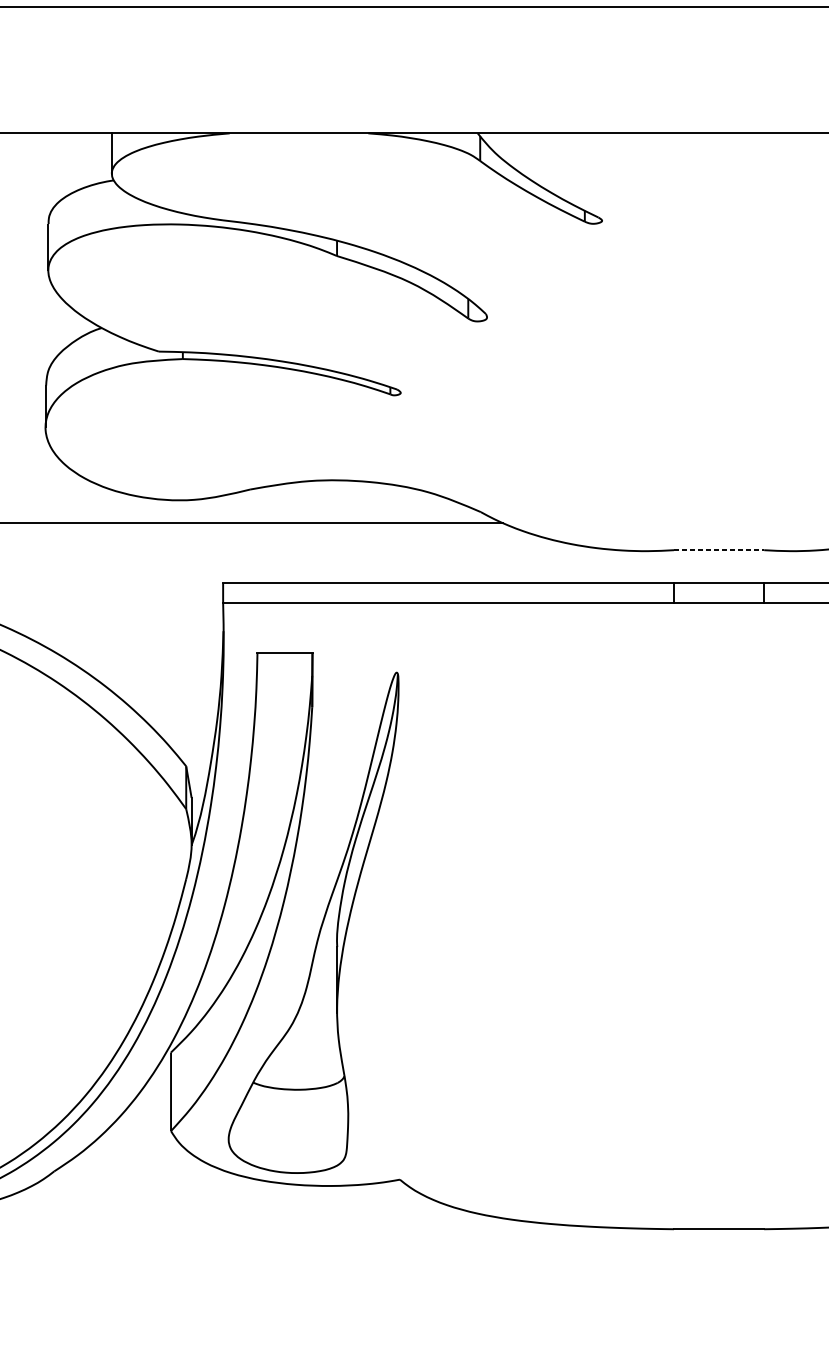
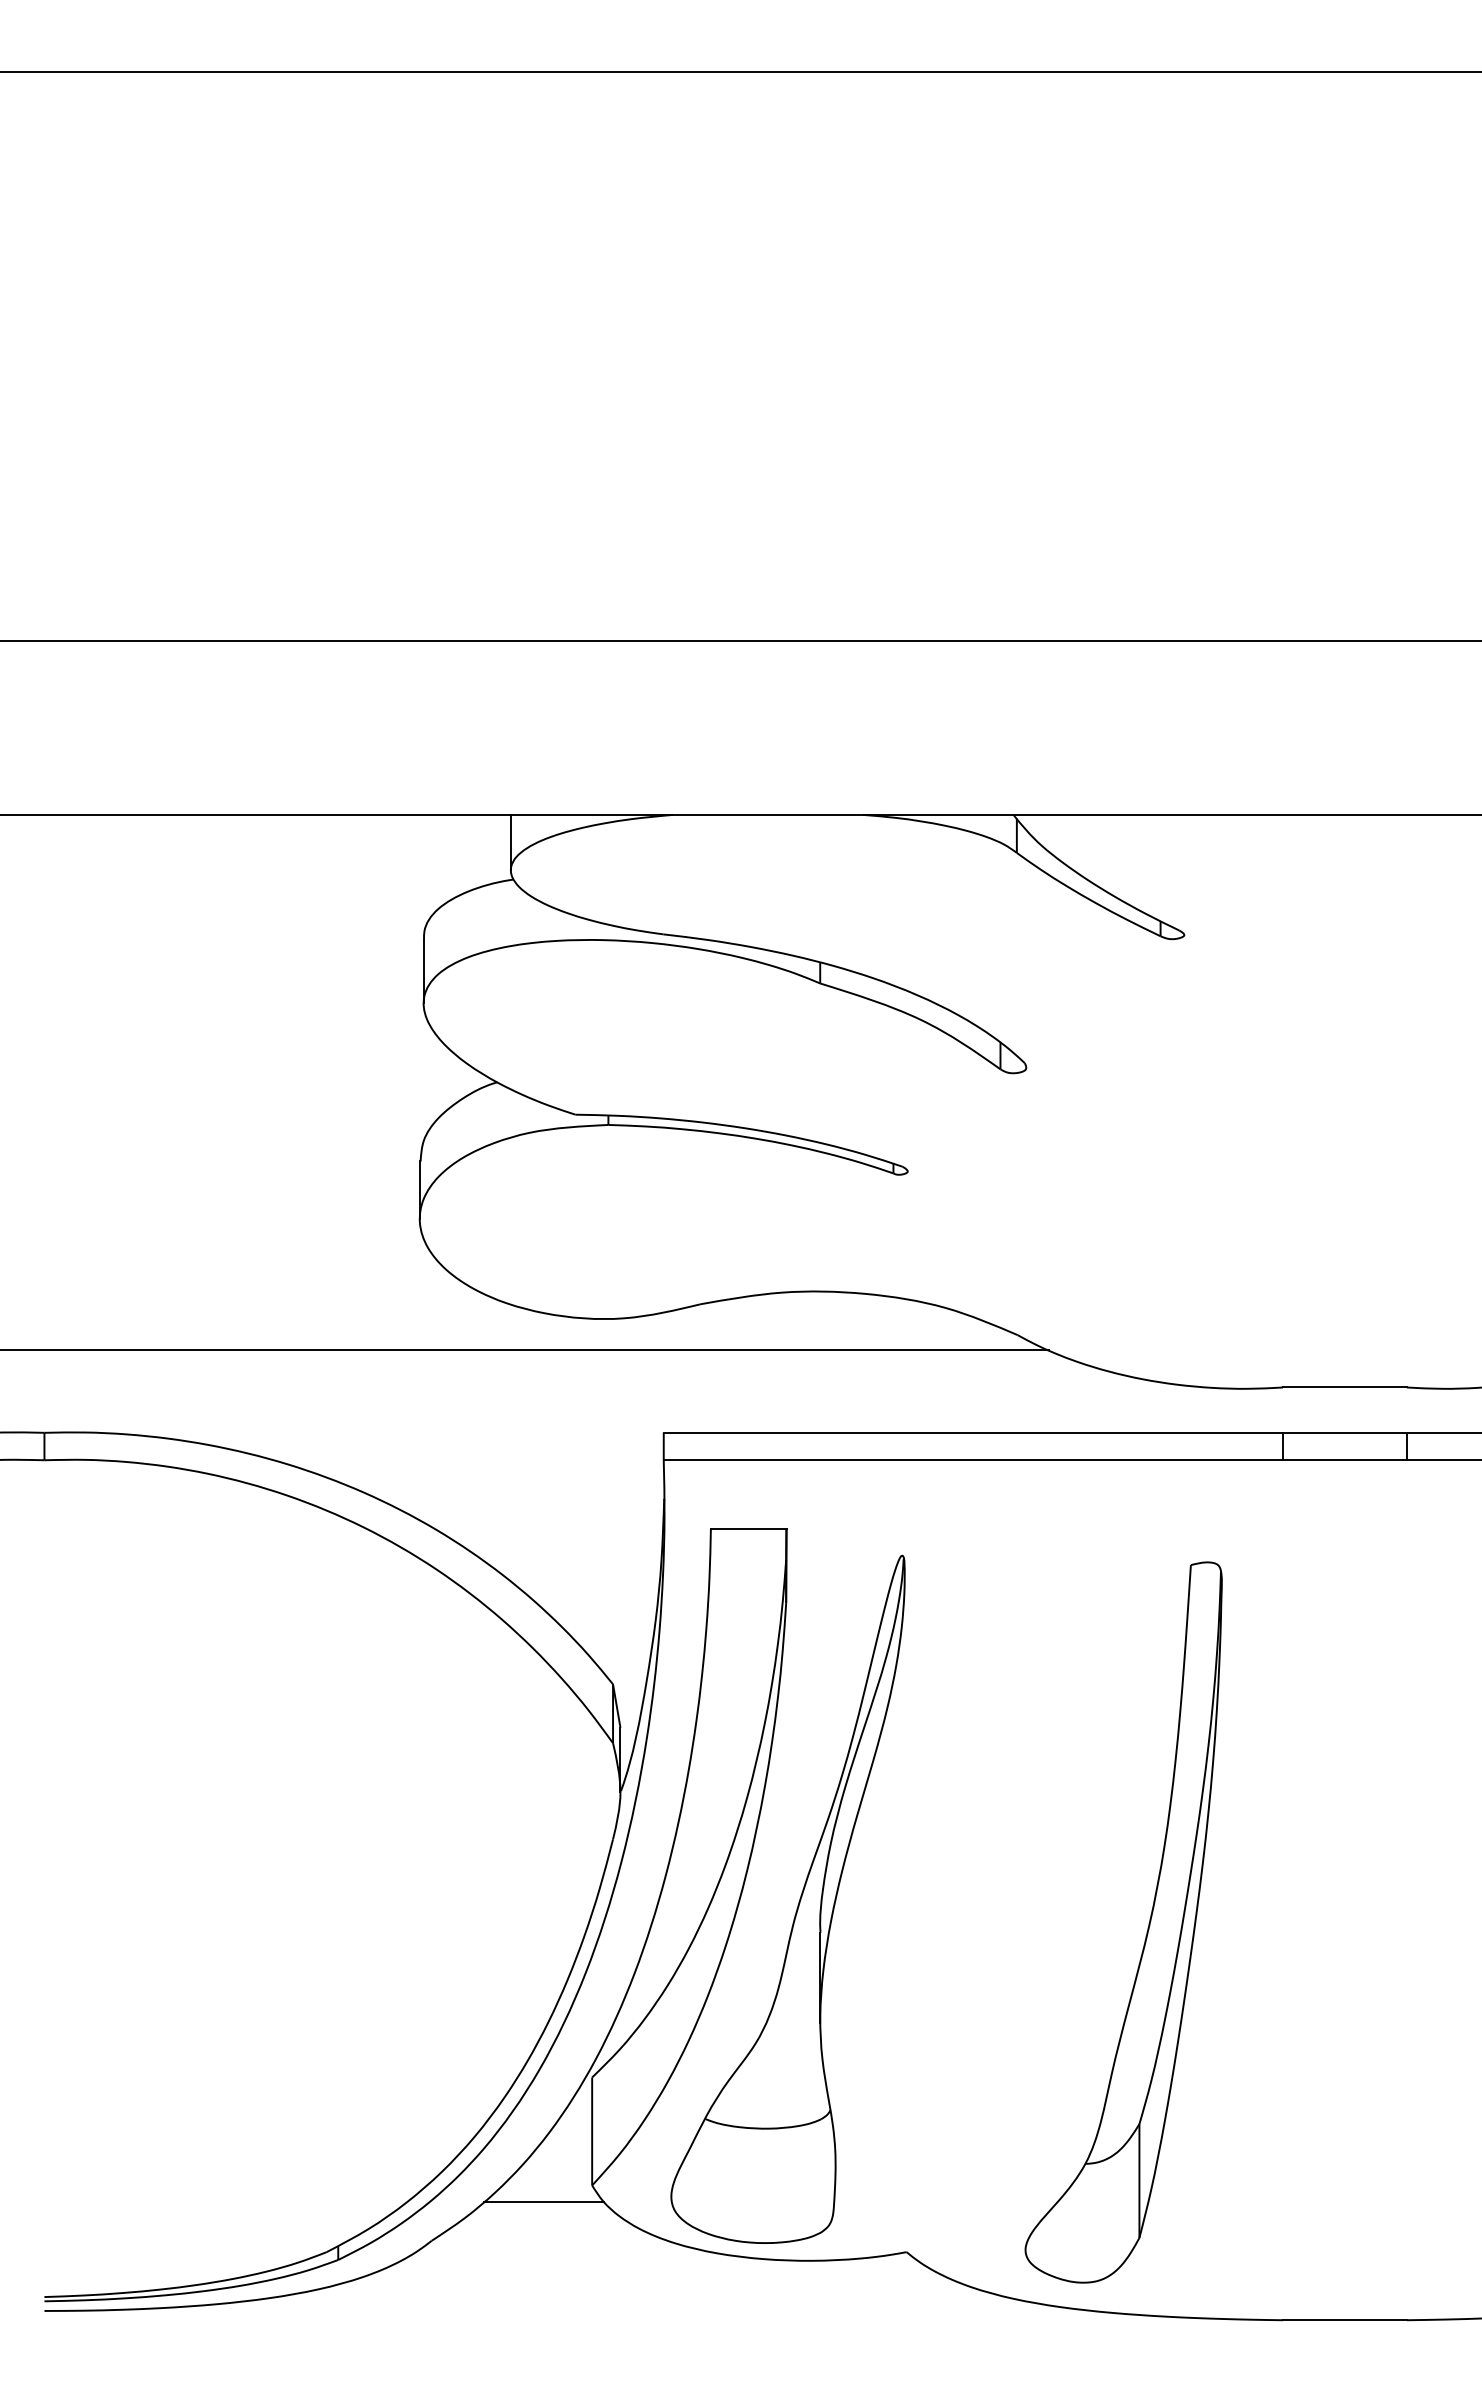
line: (718, 550) -> (1344, 1387), dashed -> solid
part: (575, 943) -> (1147, 1927), added
line: (135, 1143) -> (543, 2202), added

